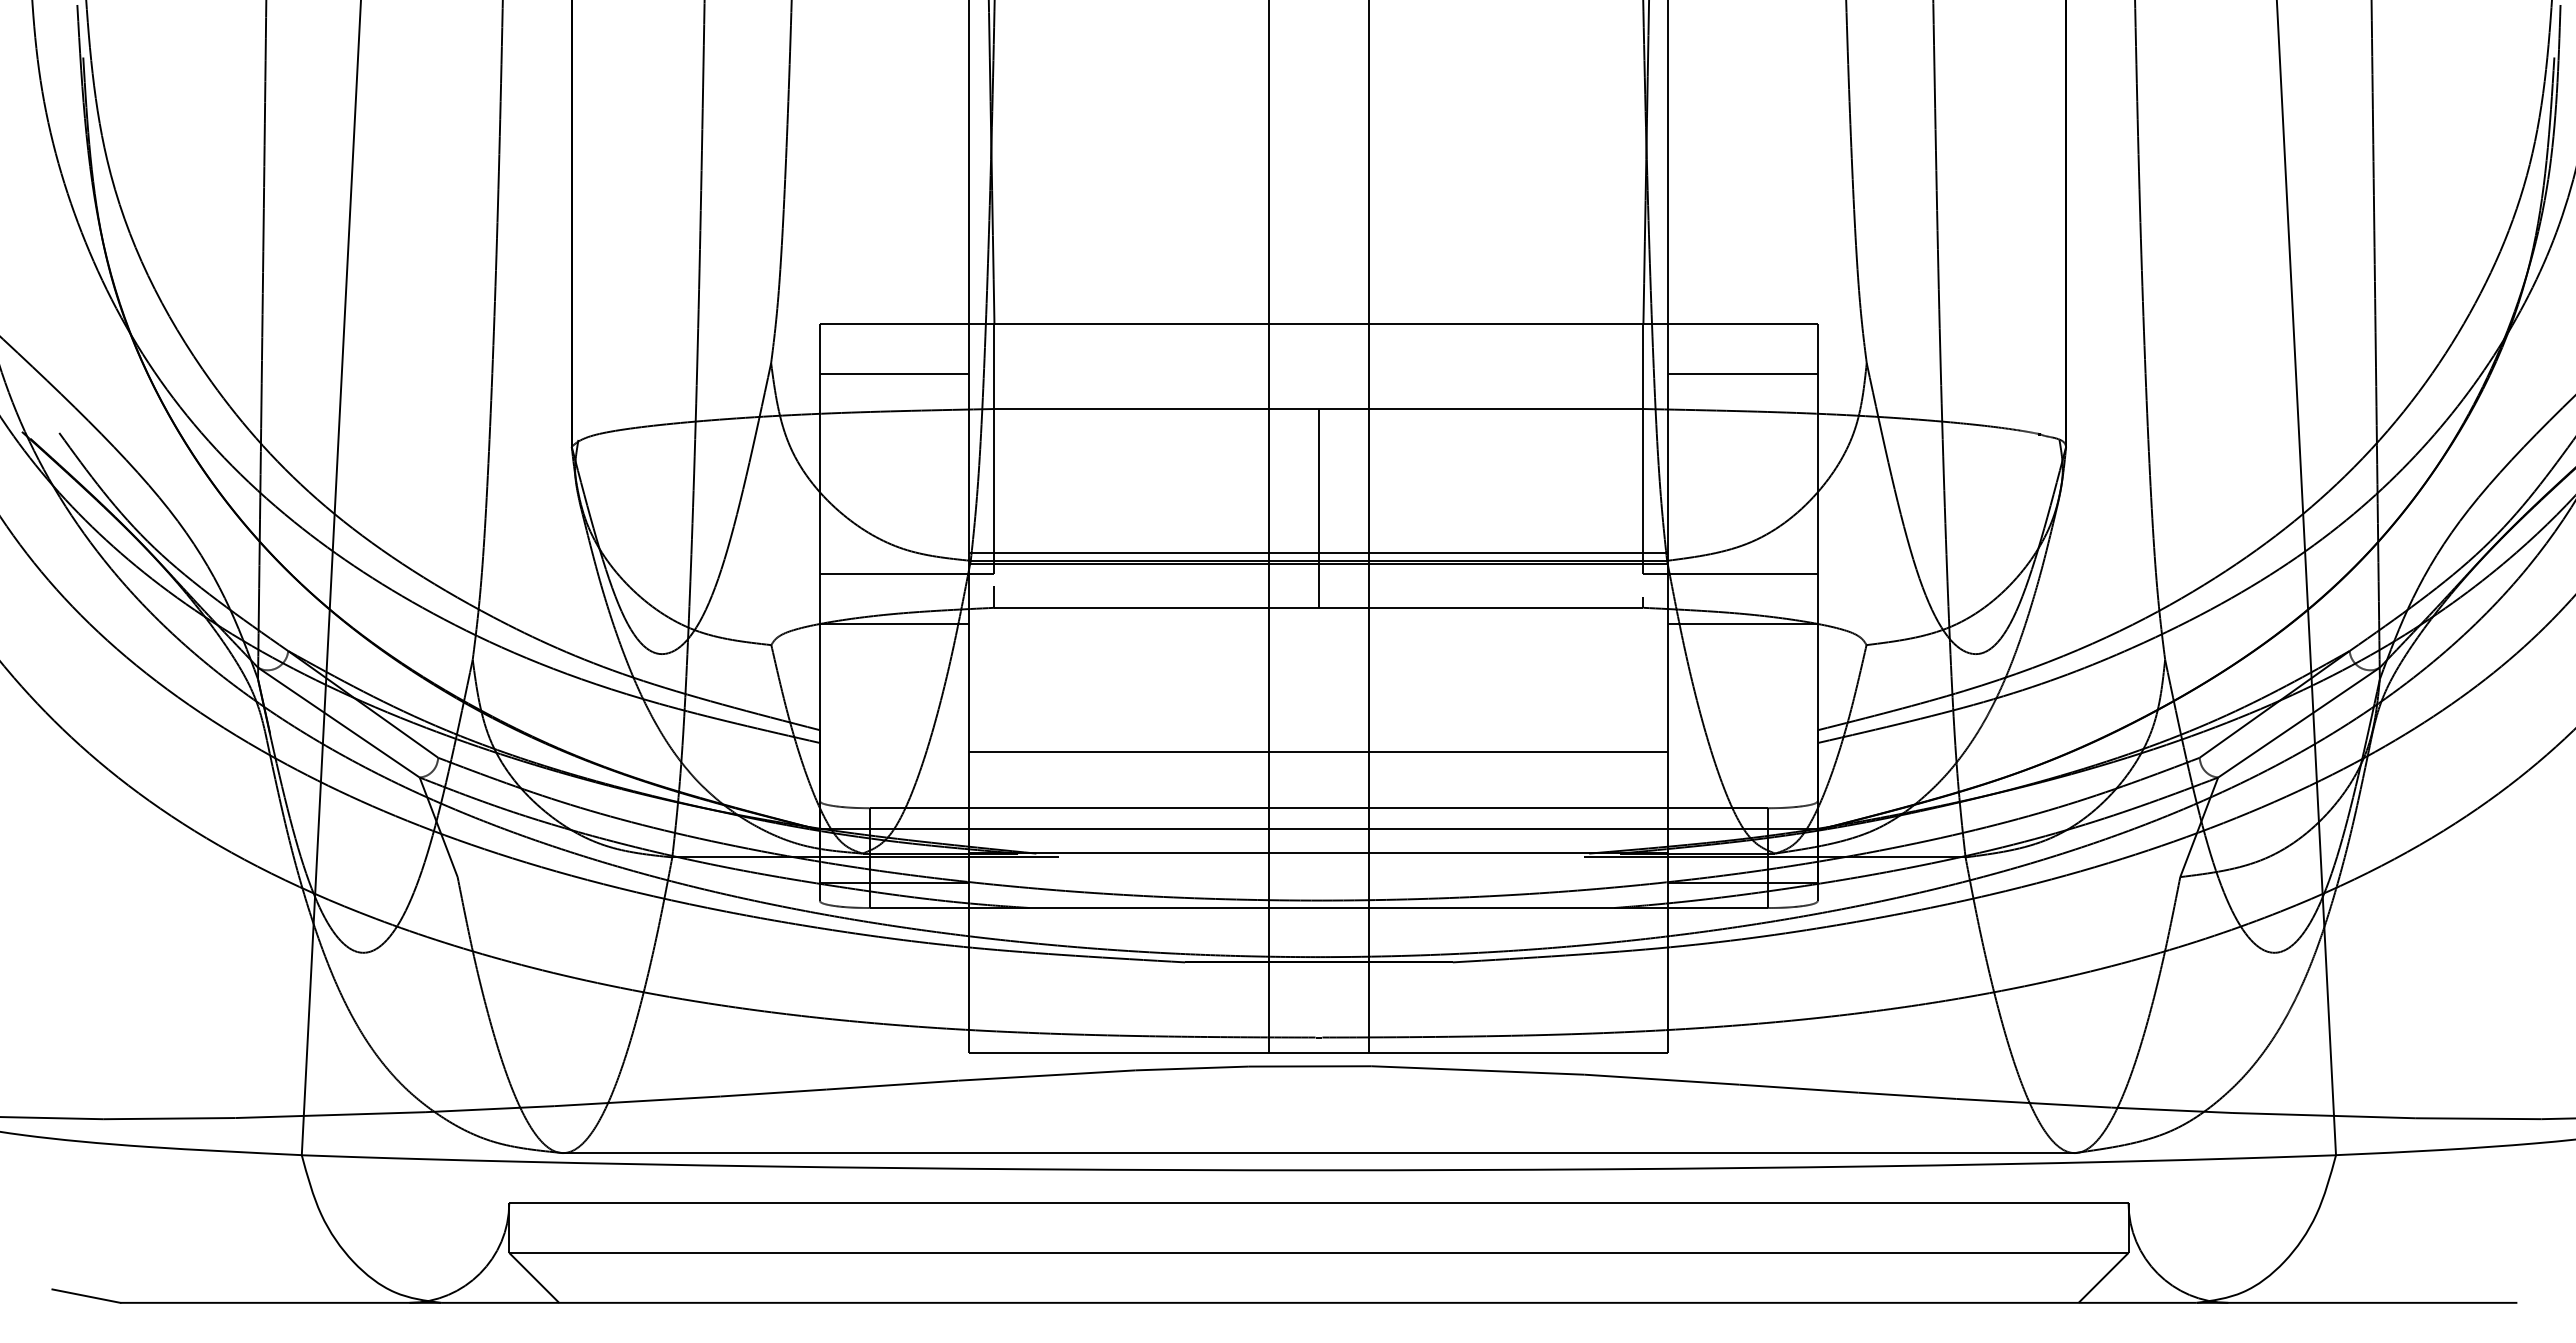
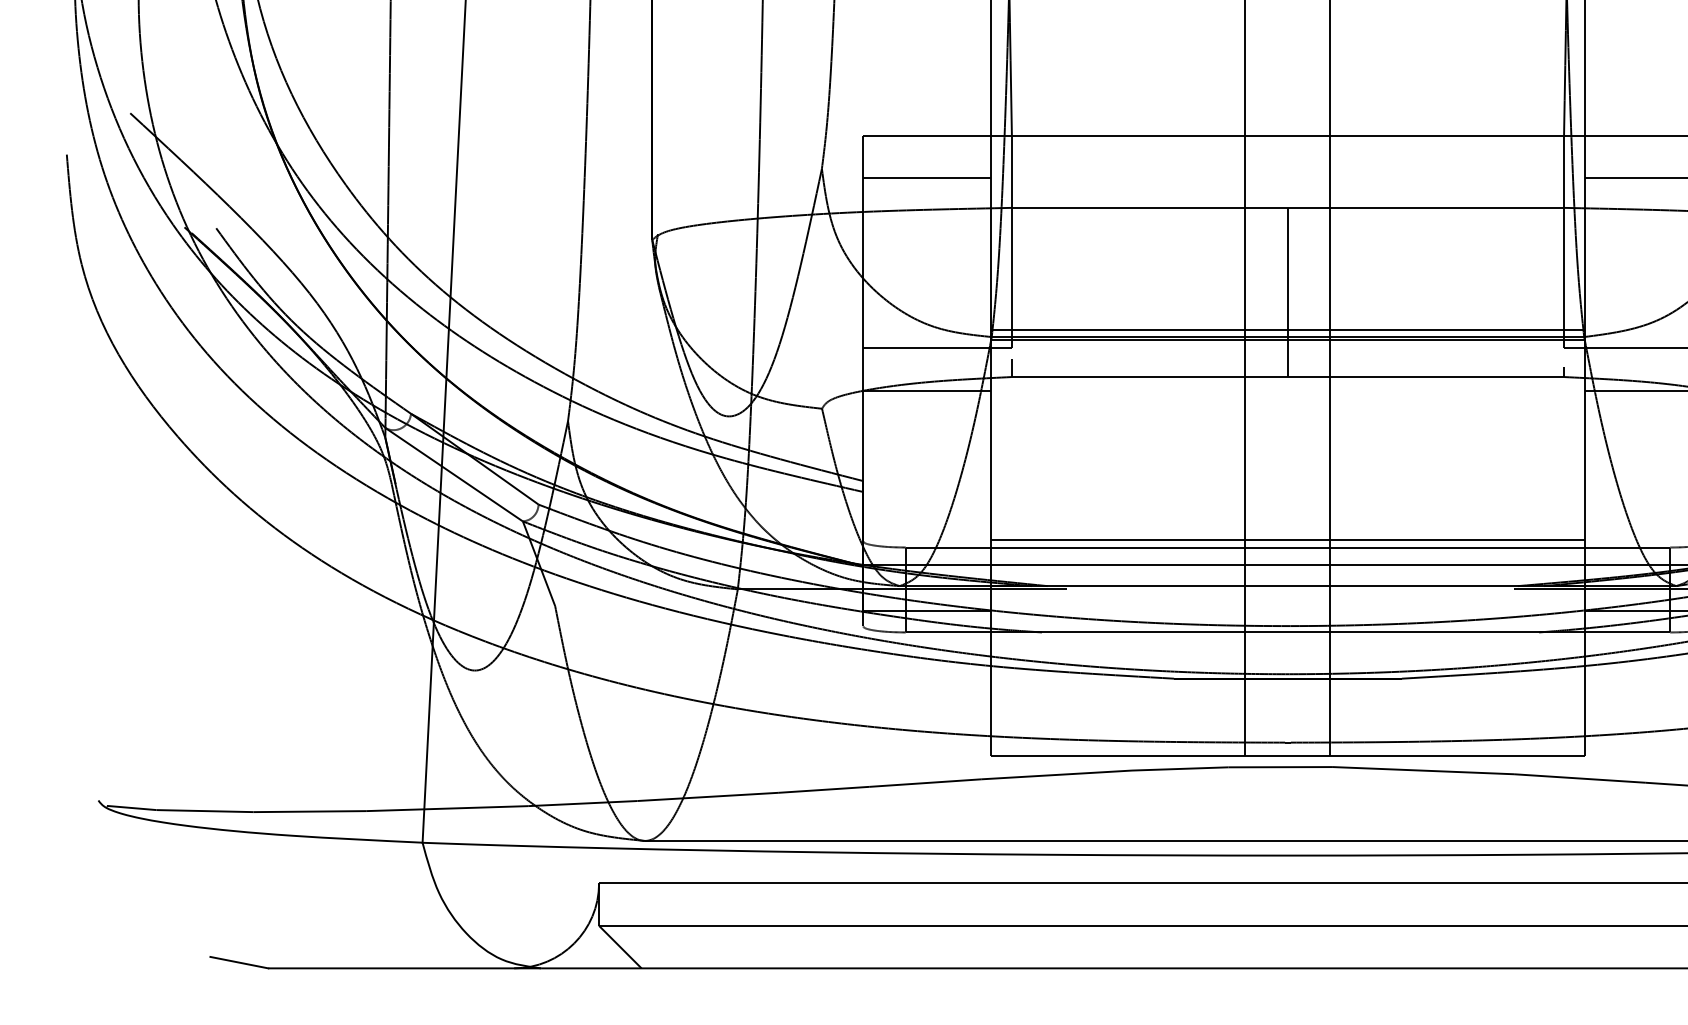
line: (1318, 752) -> (1287, 540), moved

